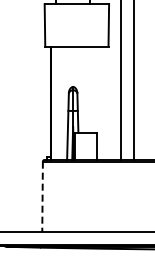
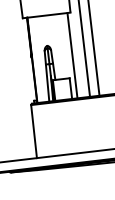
line: (104, 102) -> (72, 54), added
line: (42, 197) -> (34, 132), dashed -> solid

